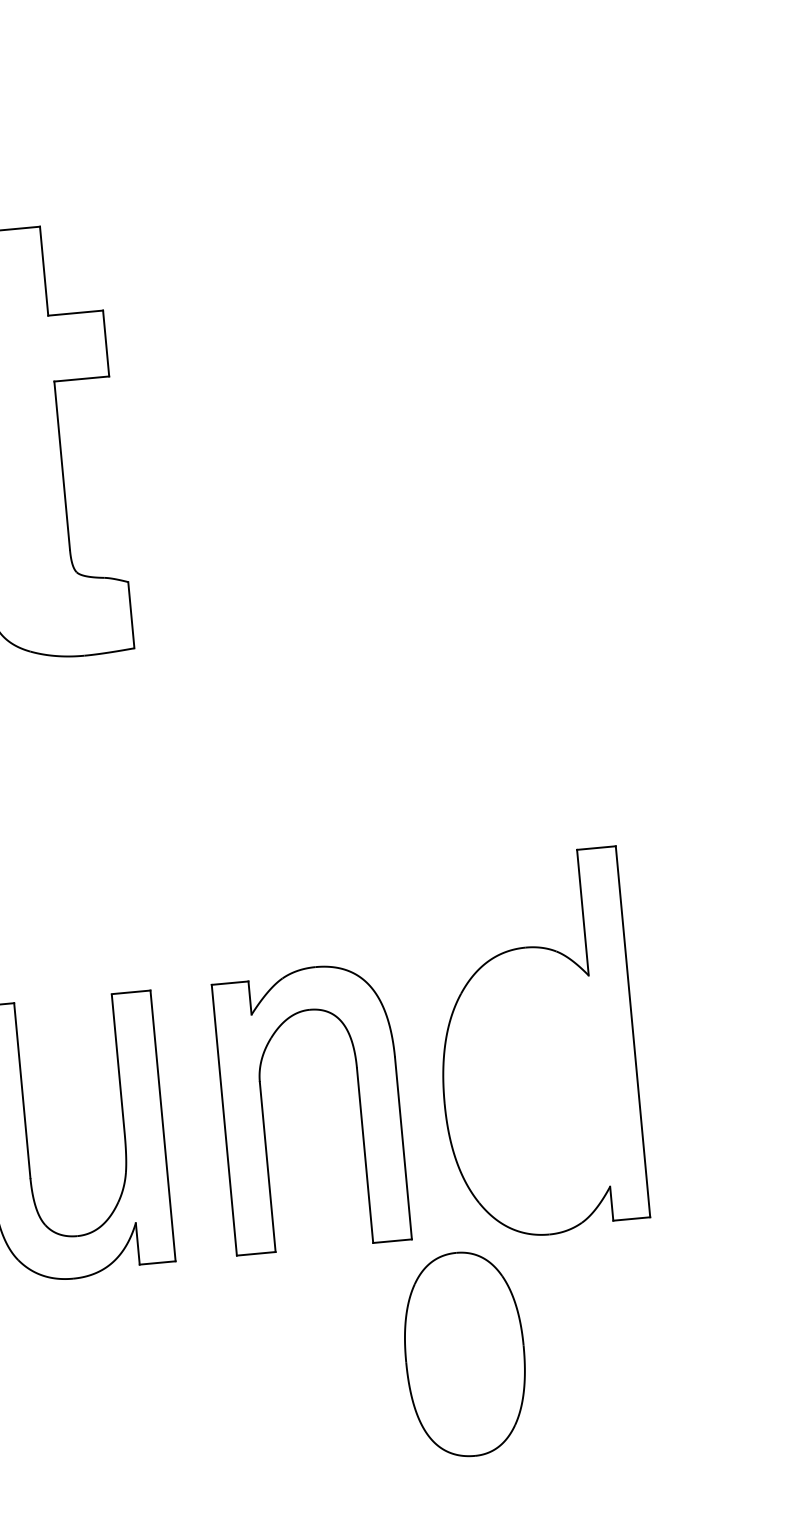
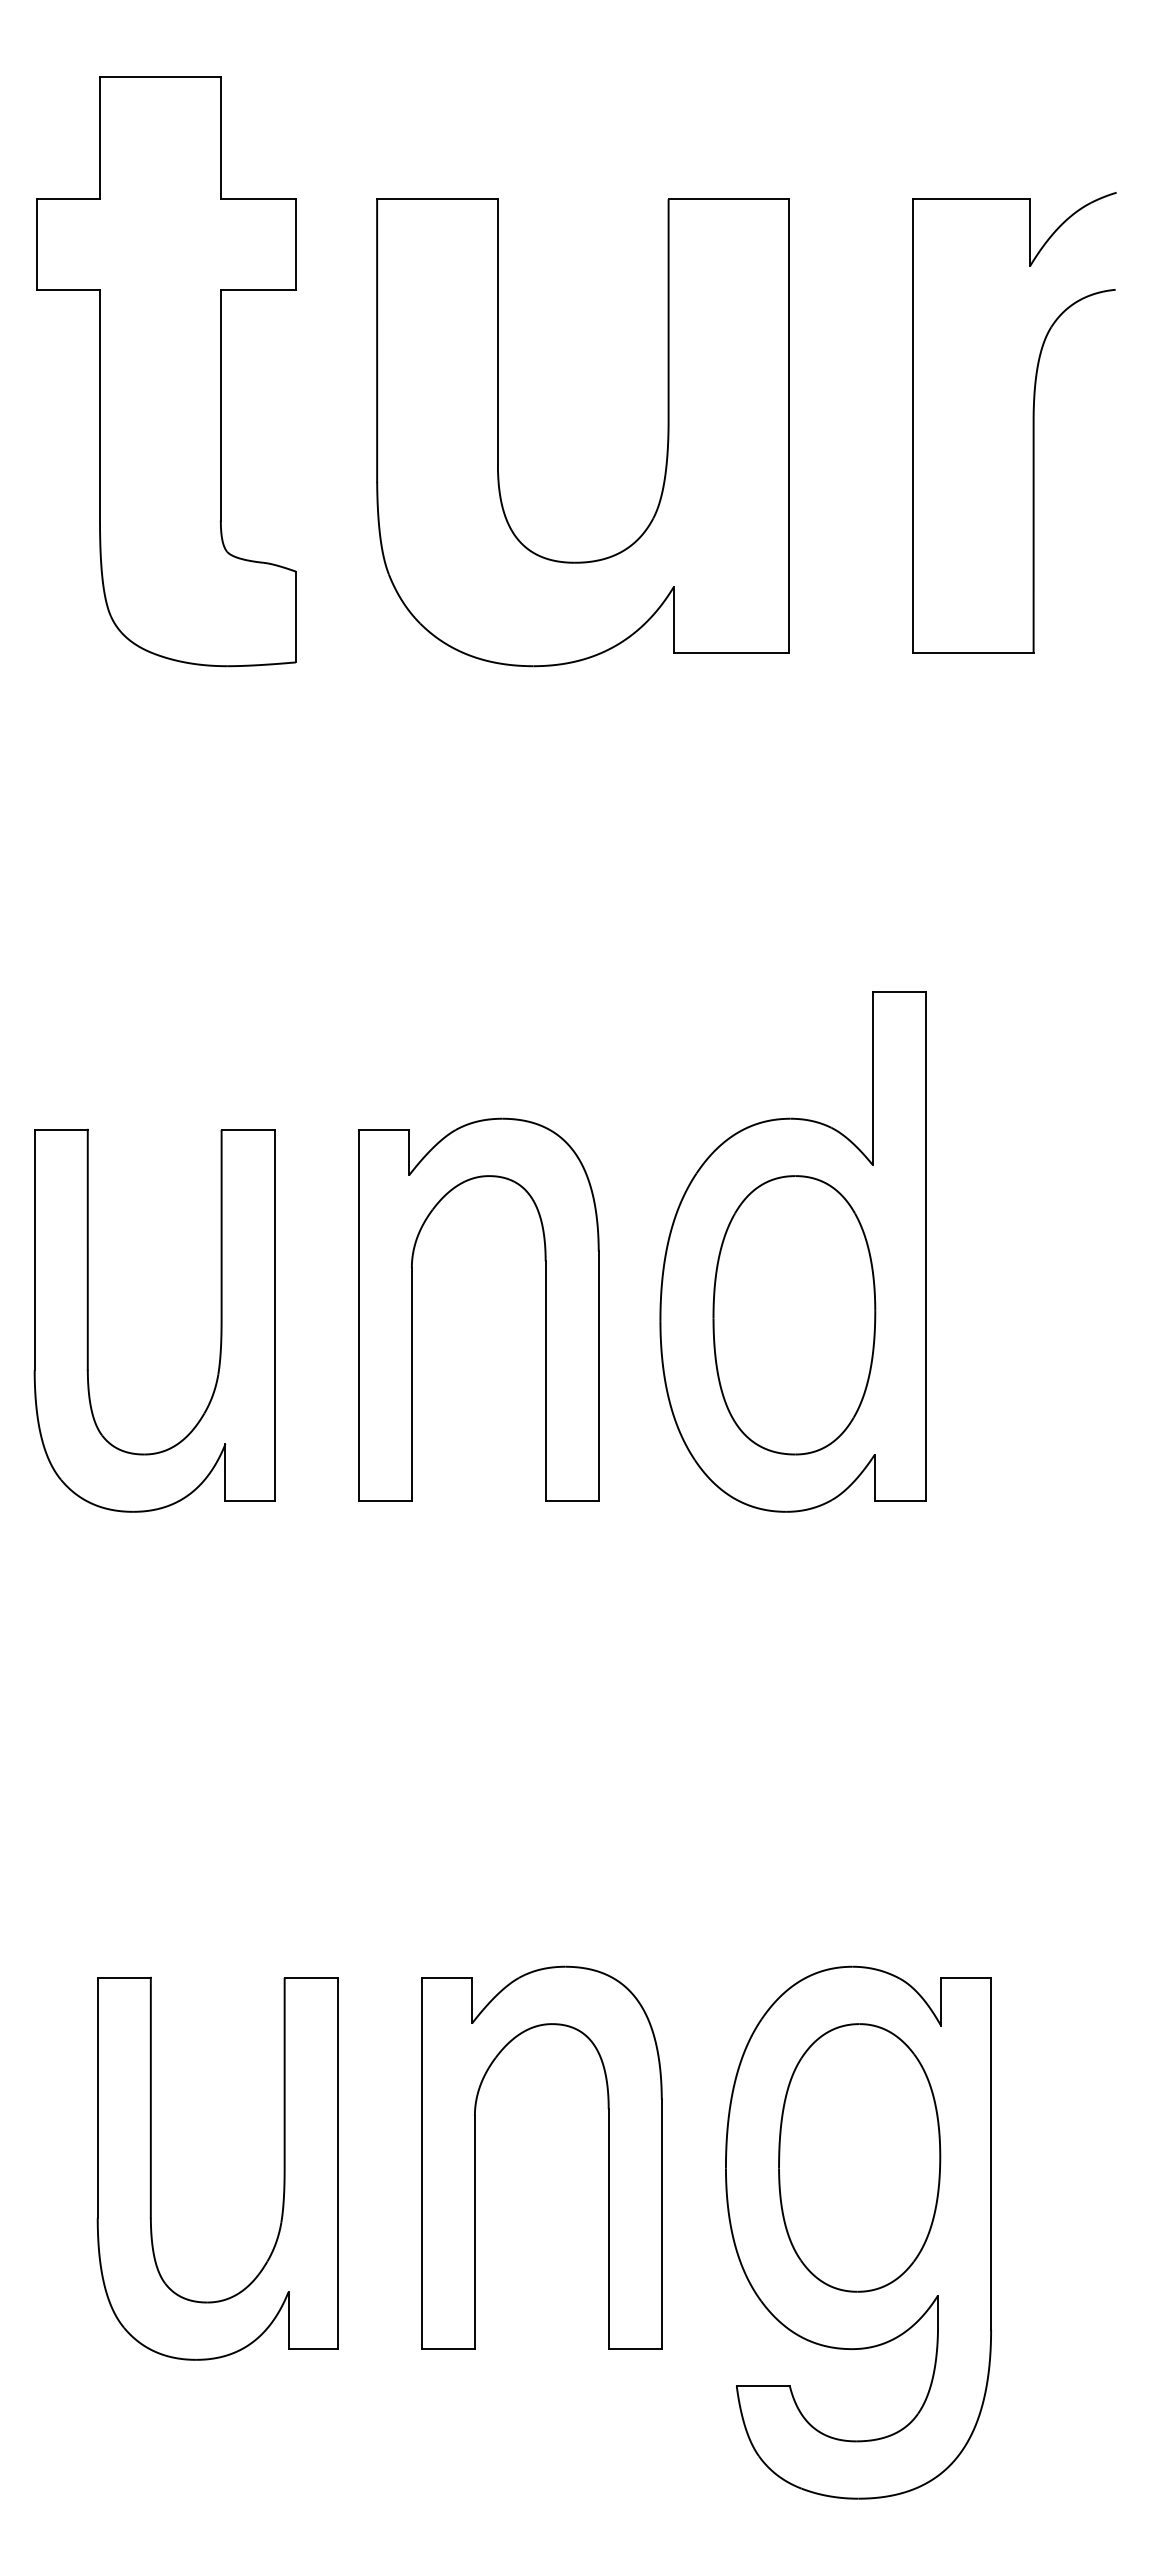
part: (655, 423) -> (1032, 422), added
part: (266, 466) -> (498, 432), added
part: (465, 1354) -> (794, 1315), moved

